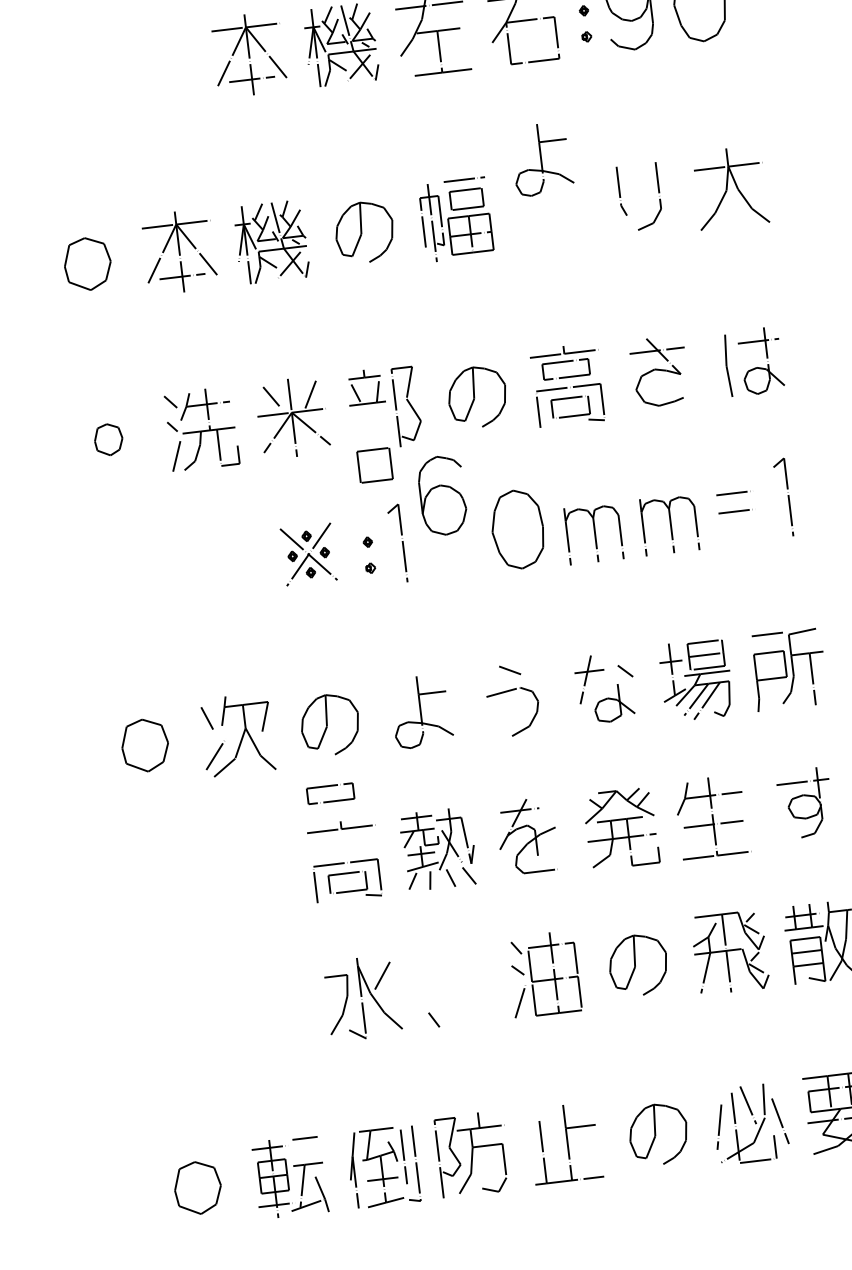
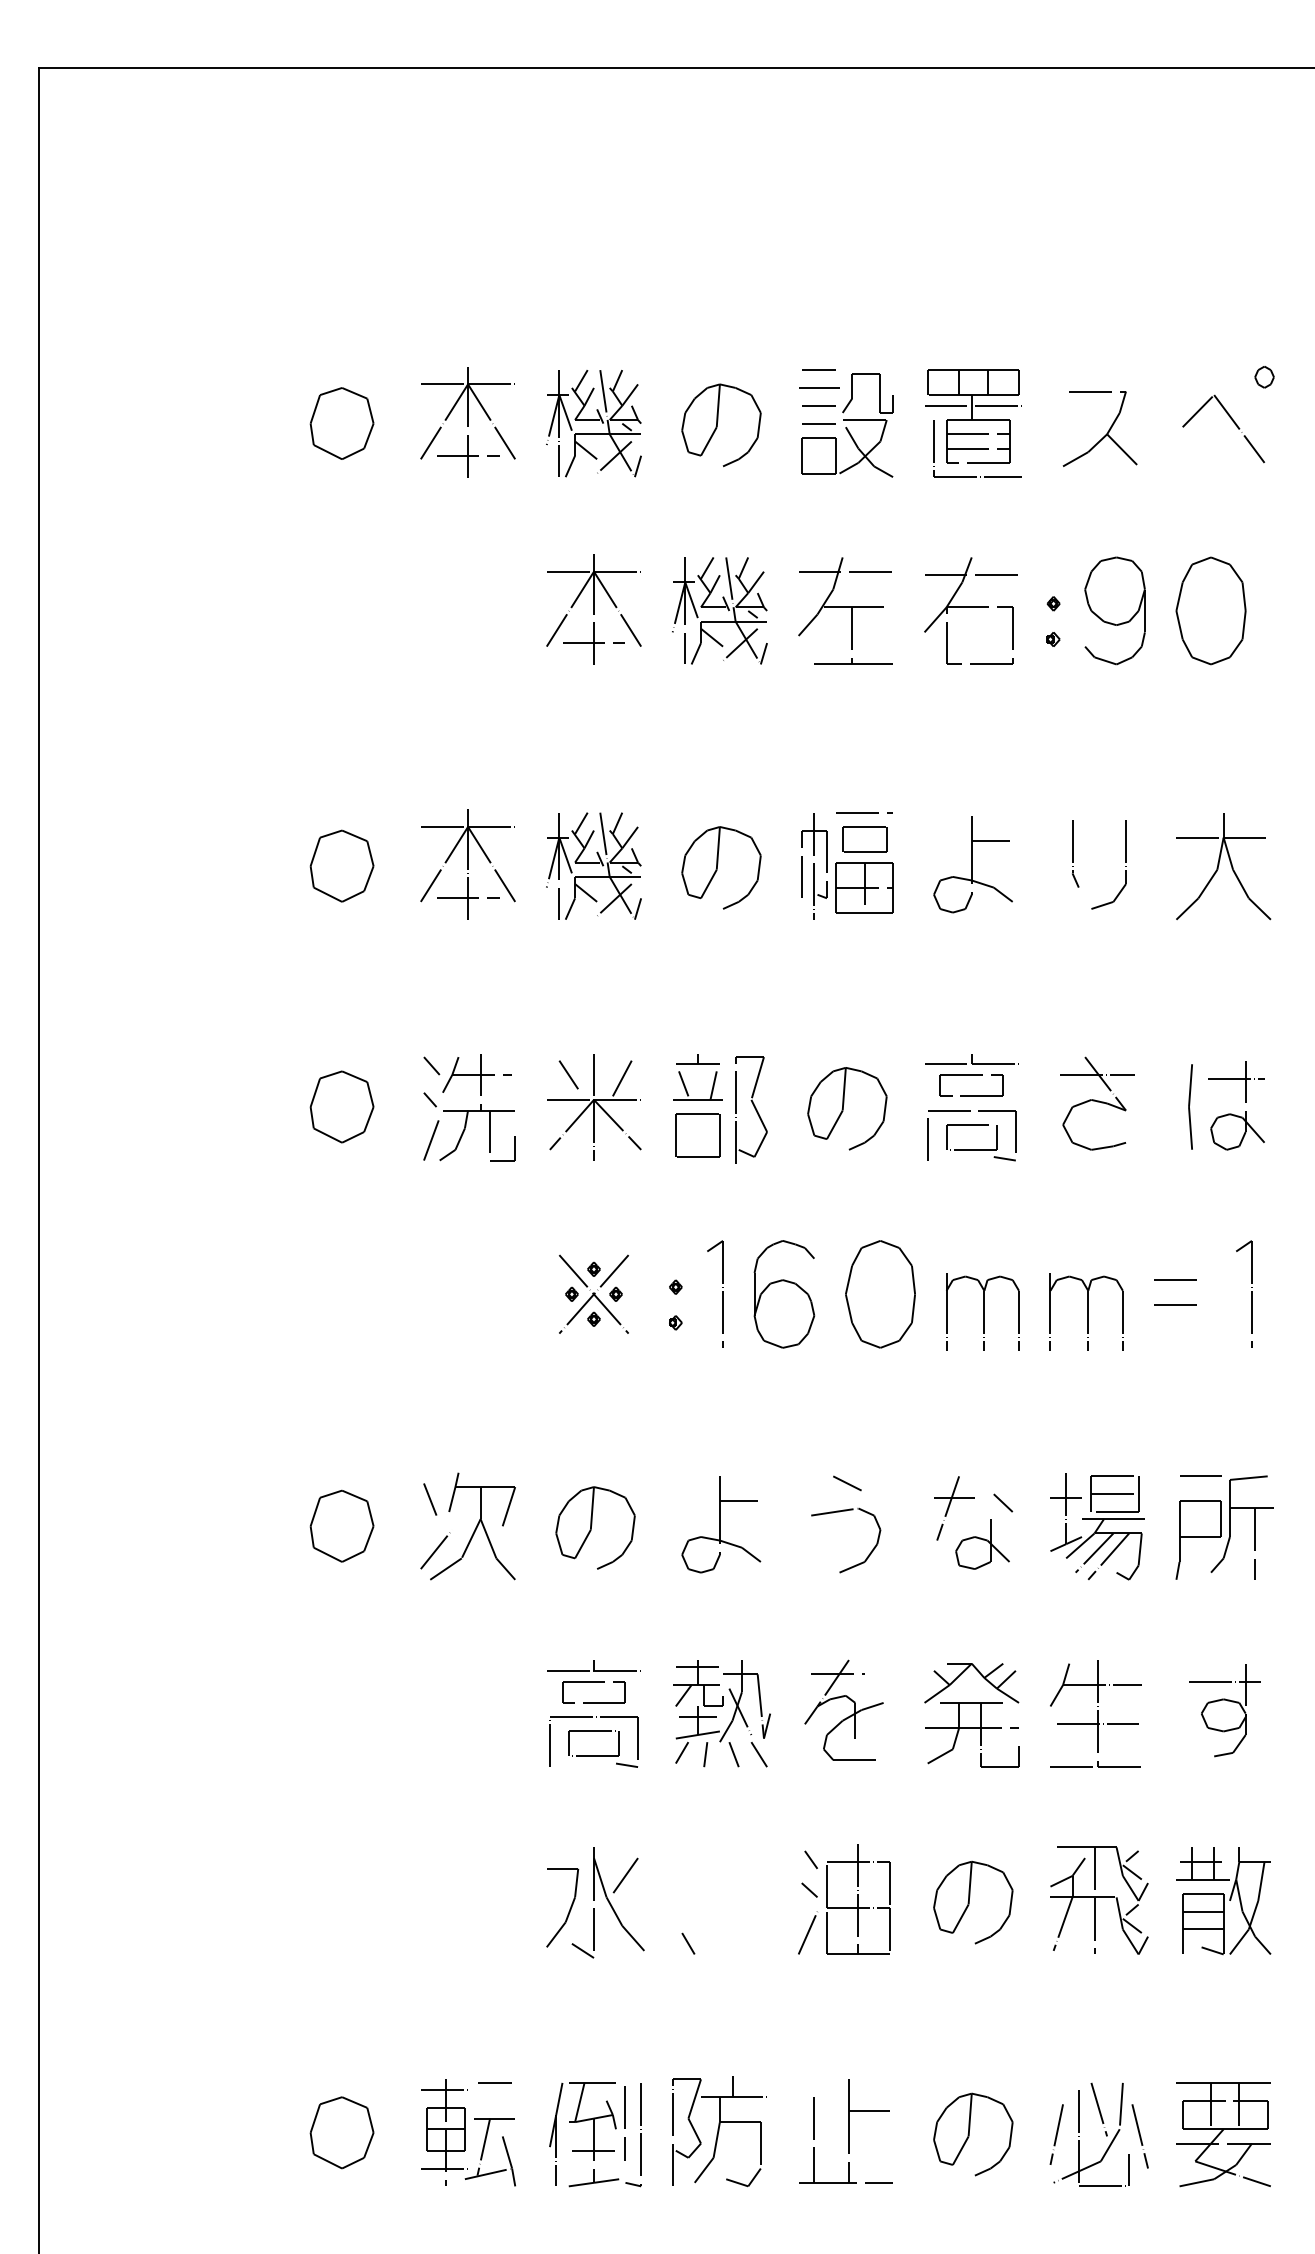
part: (541, 159) -> (972, 864), moved
part: (108, 439) -> (341, 1106), size x1.67
part: (374, 465) -> (697, 1135), moved
part: (442, 495) -> (784, 1294), moved
part: (329, 786) -> (593, 1682), moved

